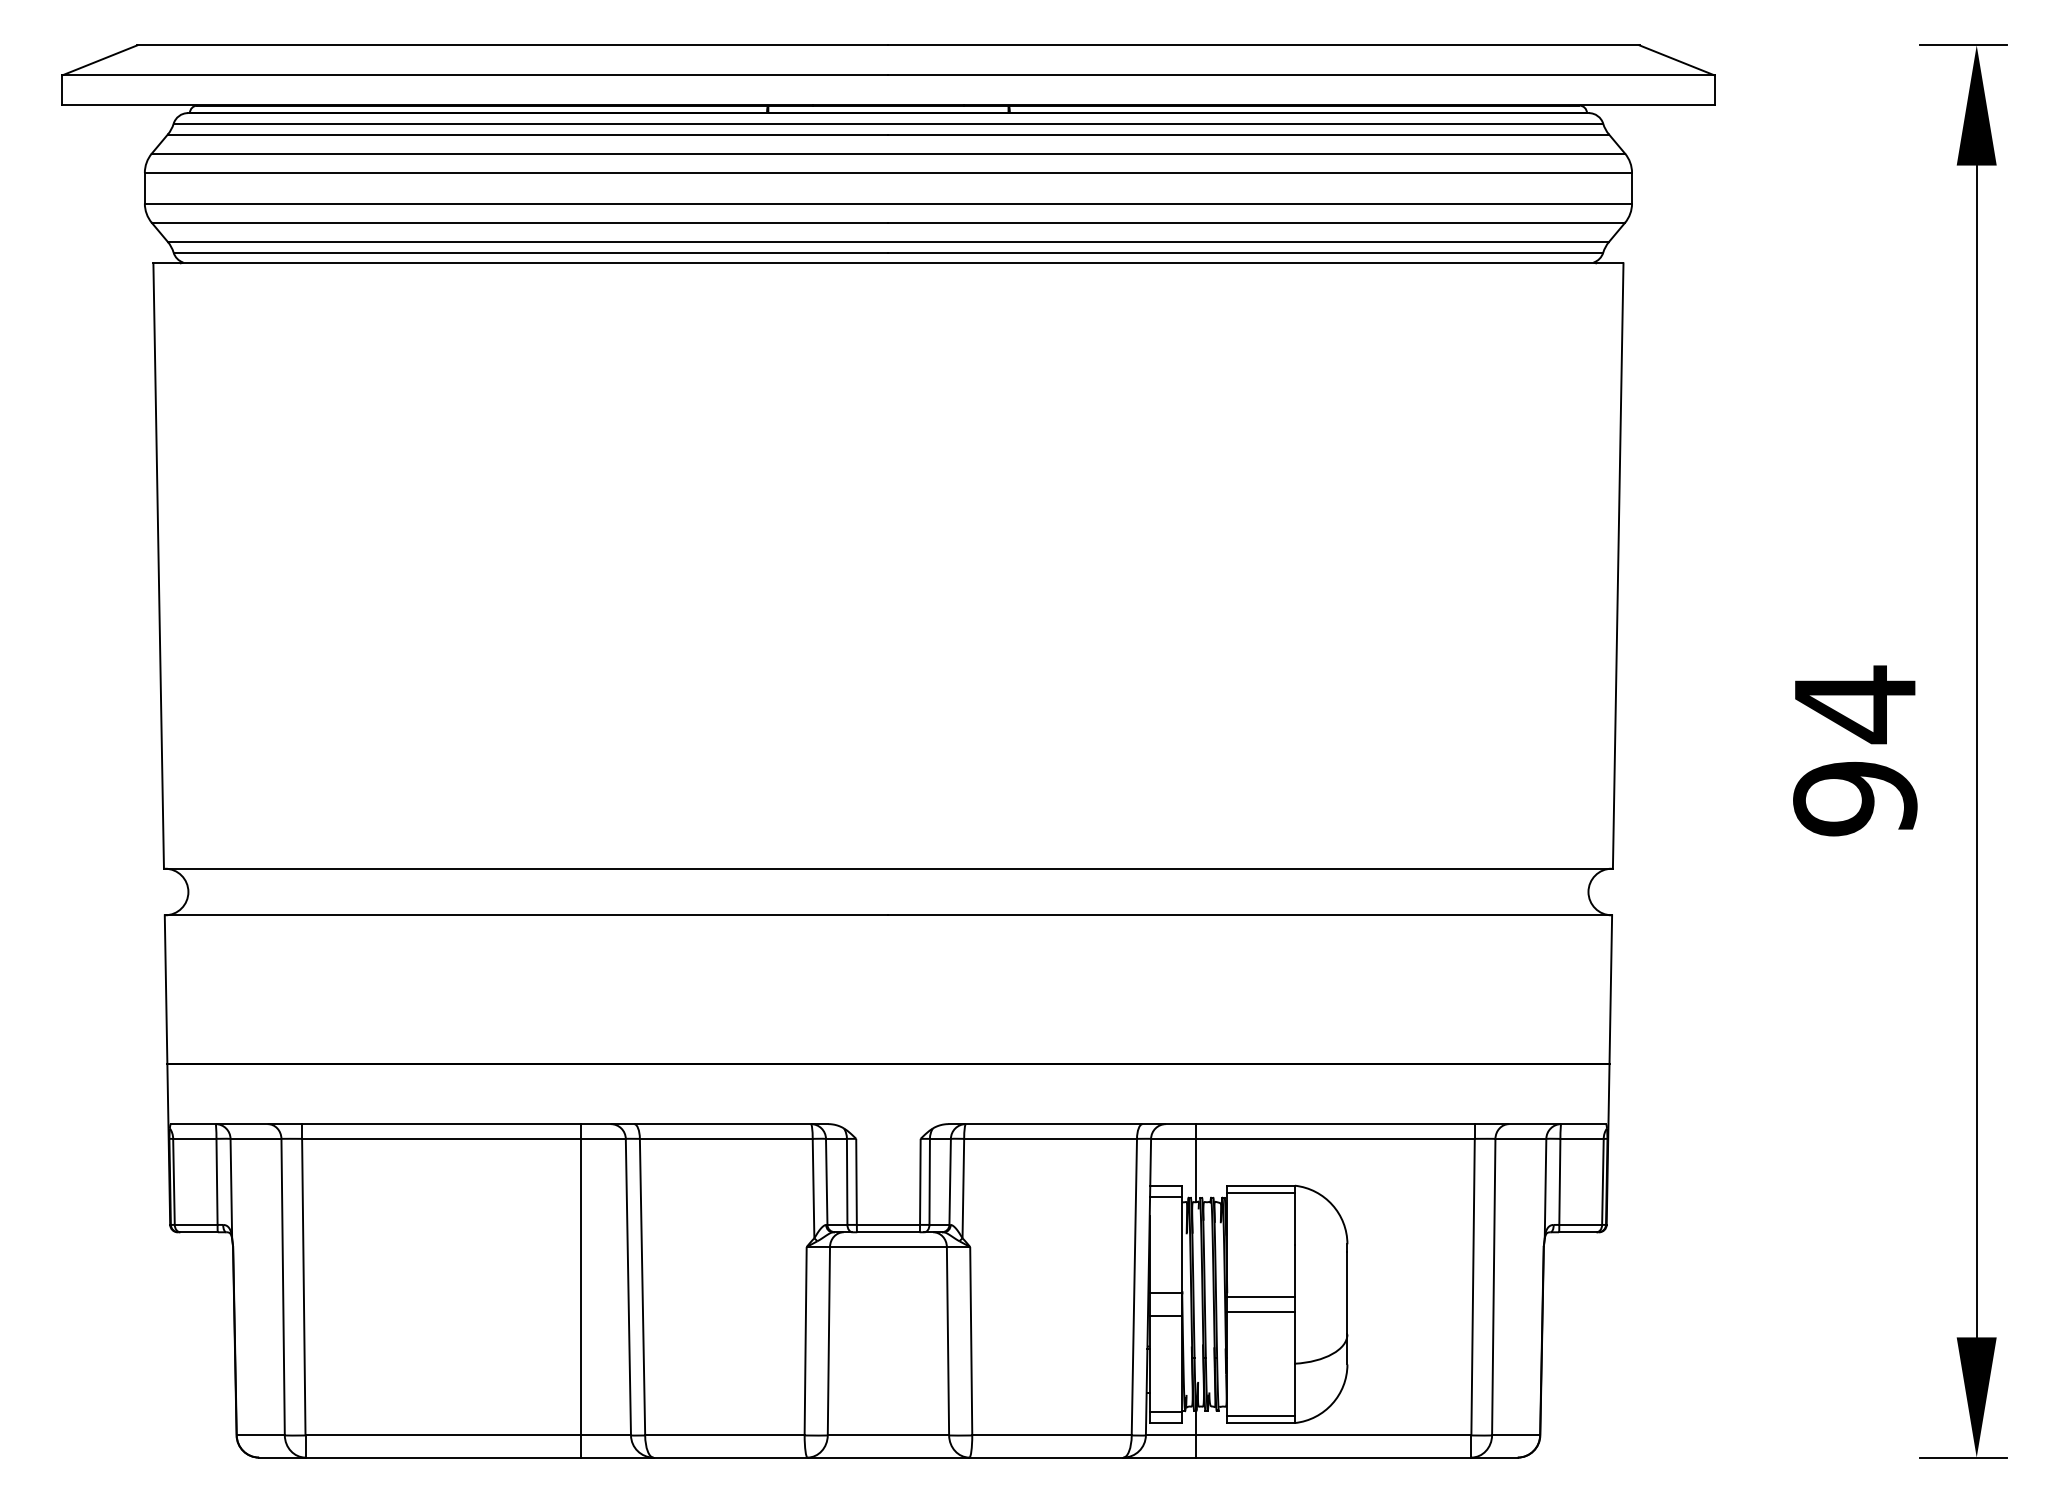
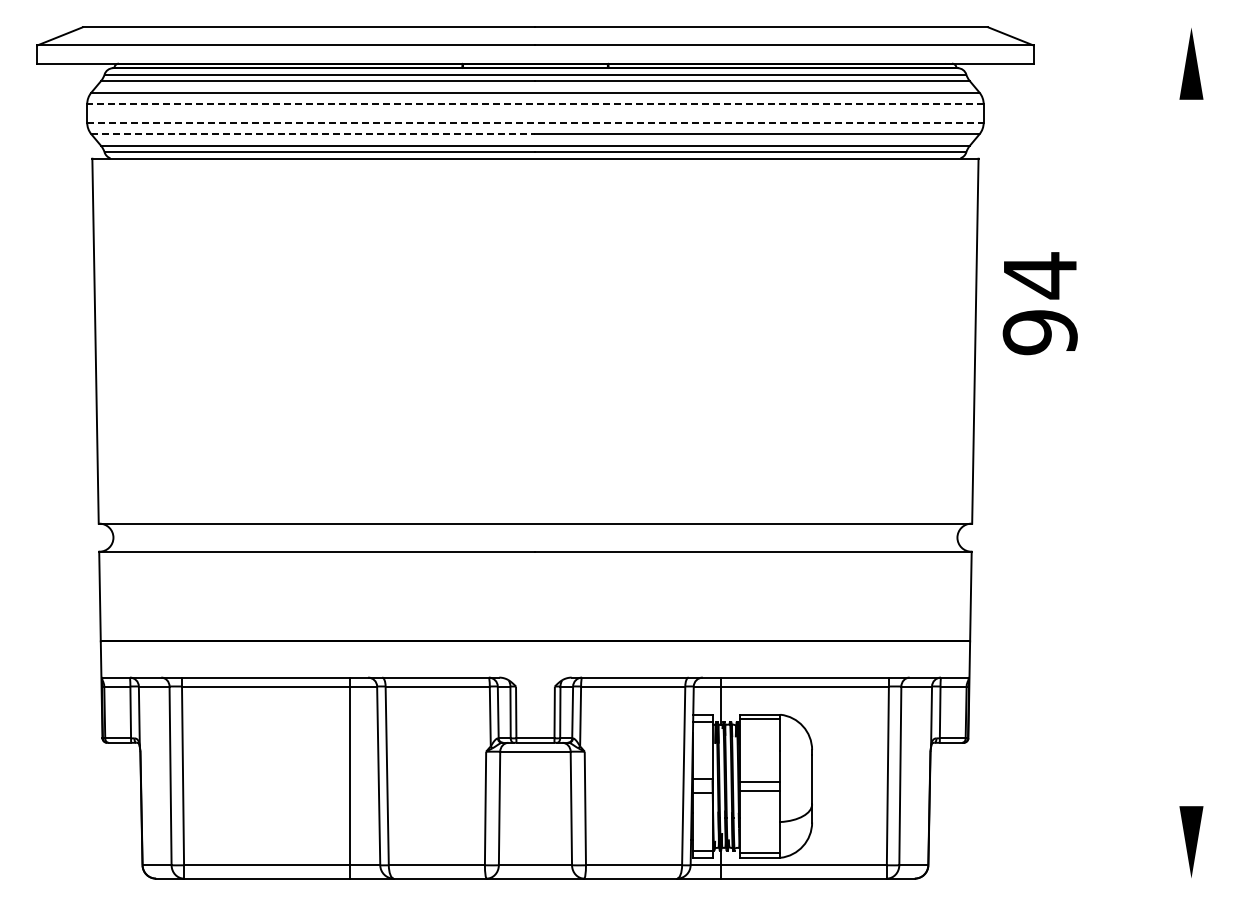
line: (1963, 45) -> (1183, 27), removed
line: (886, 173) -> (534, 104), solid -> dashed
line: (888, 203) -> (535, 122), solid -> dashed
line: (520, 223) -> (313, 134), solid -> dashed
text: (1853, 750) -> (1039, 303), moved
line: (1976, 750) -> (1191, 452), removed
line: (1963, 1457) -> (1183, 878), removed

